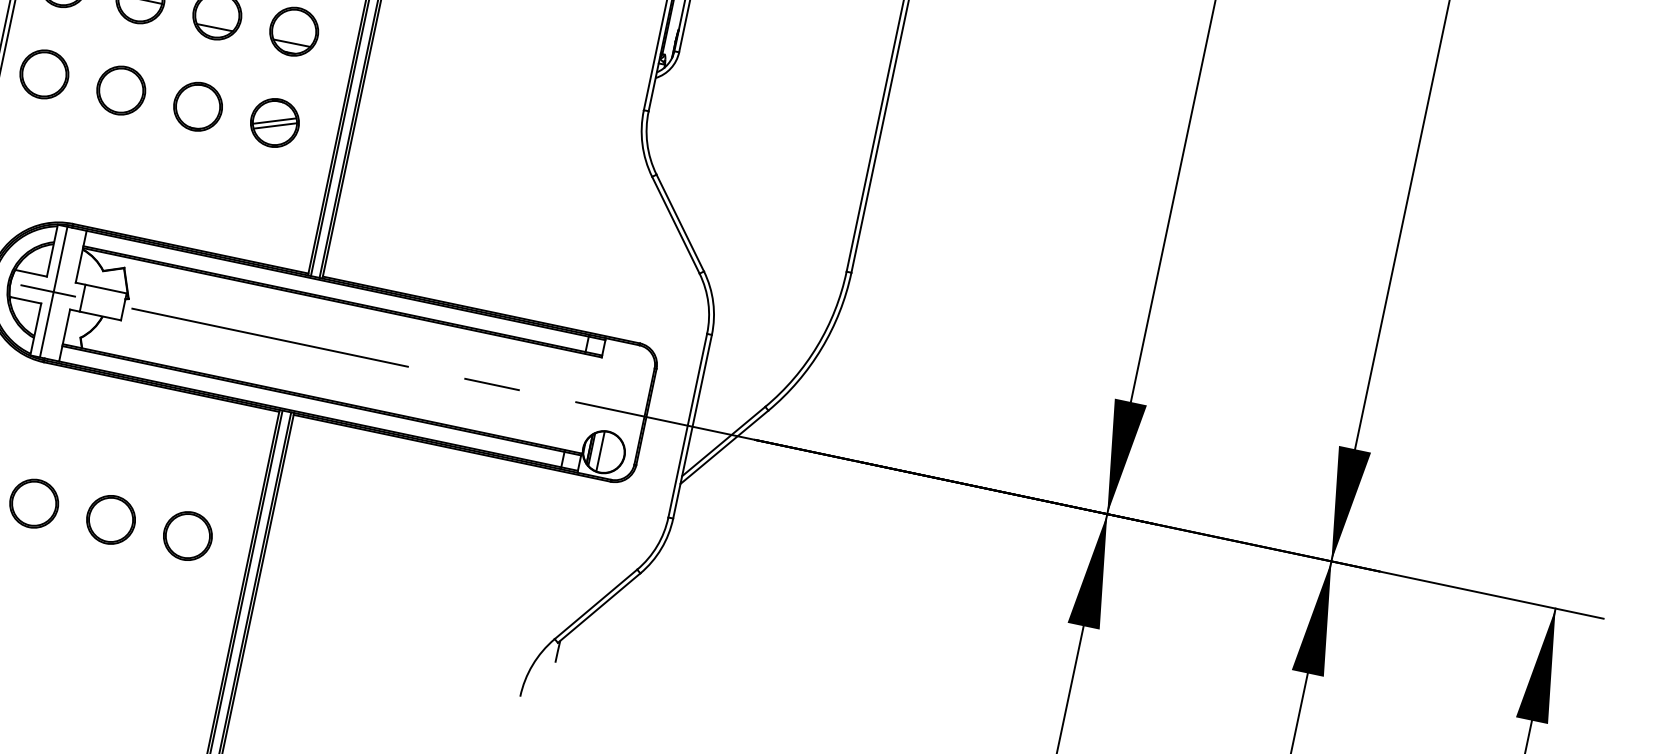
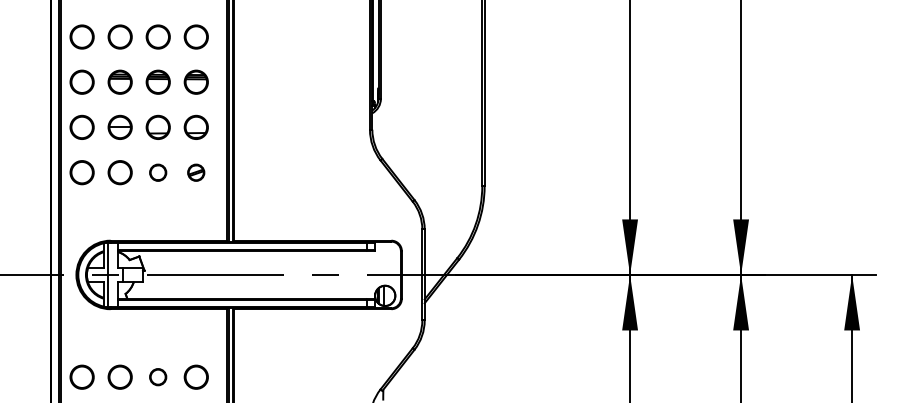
circle: (196, 106) -> (157, 172), size x0.7
part: (273, 122) -> (195, 172), size x0.7
circle: (109, 518) -> (157, 376), size x0.7

